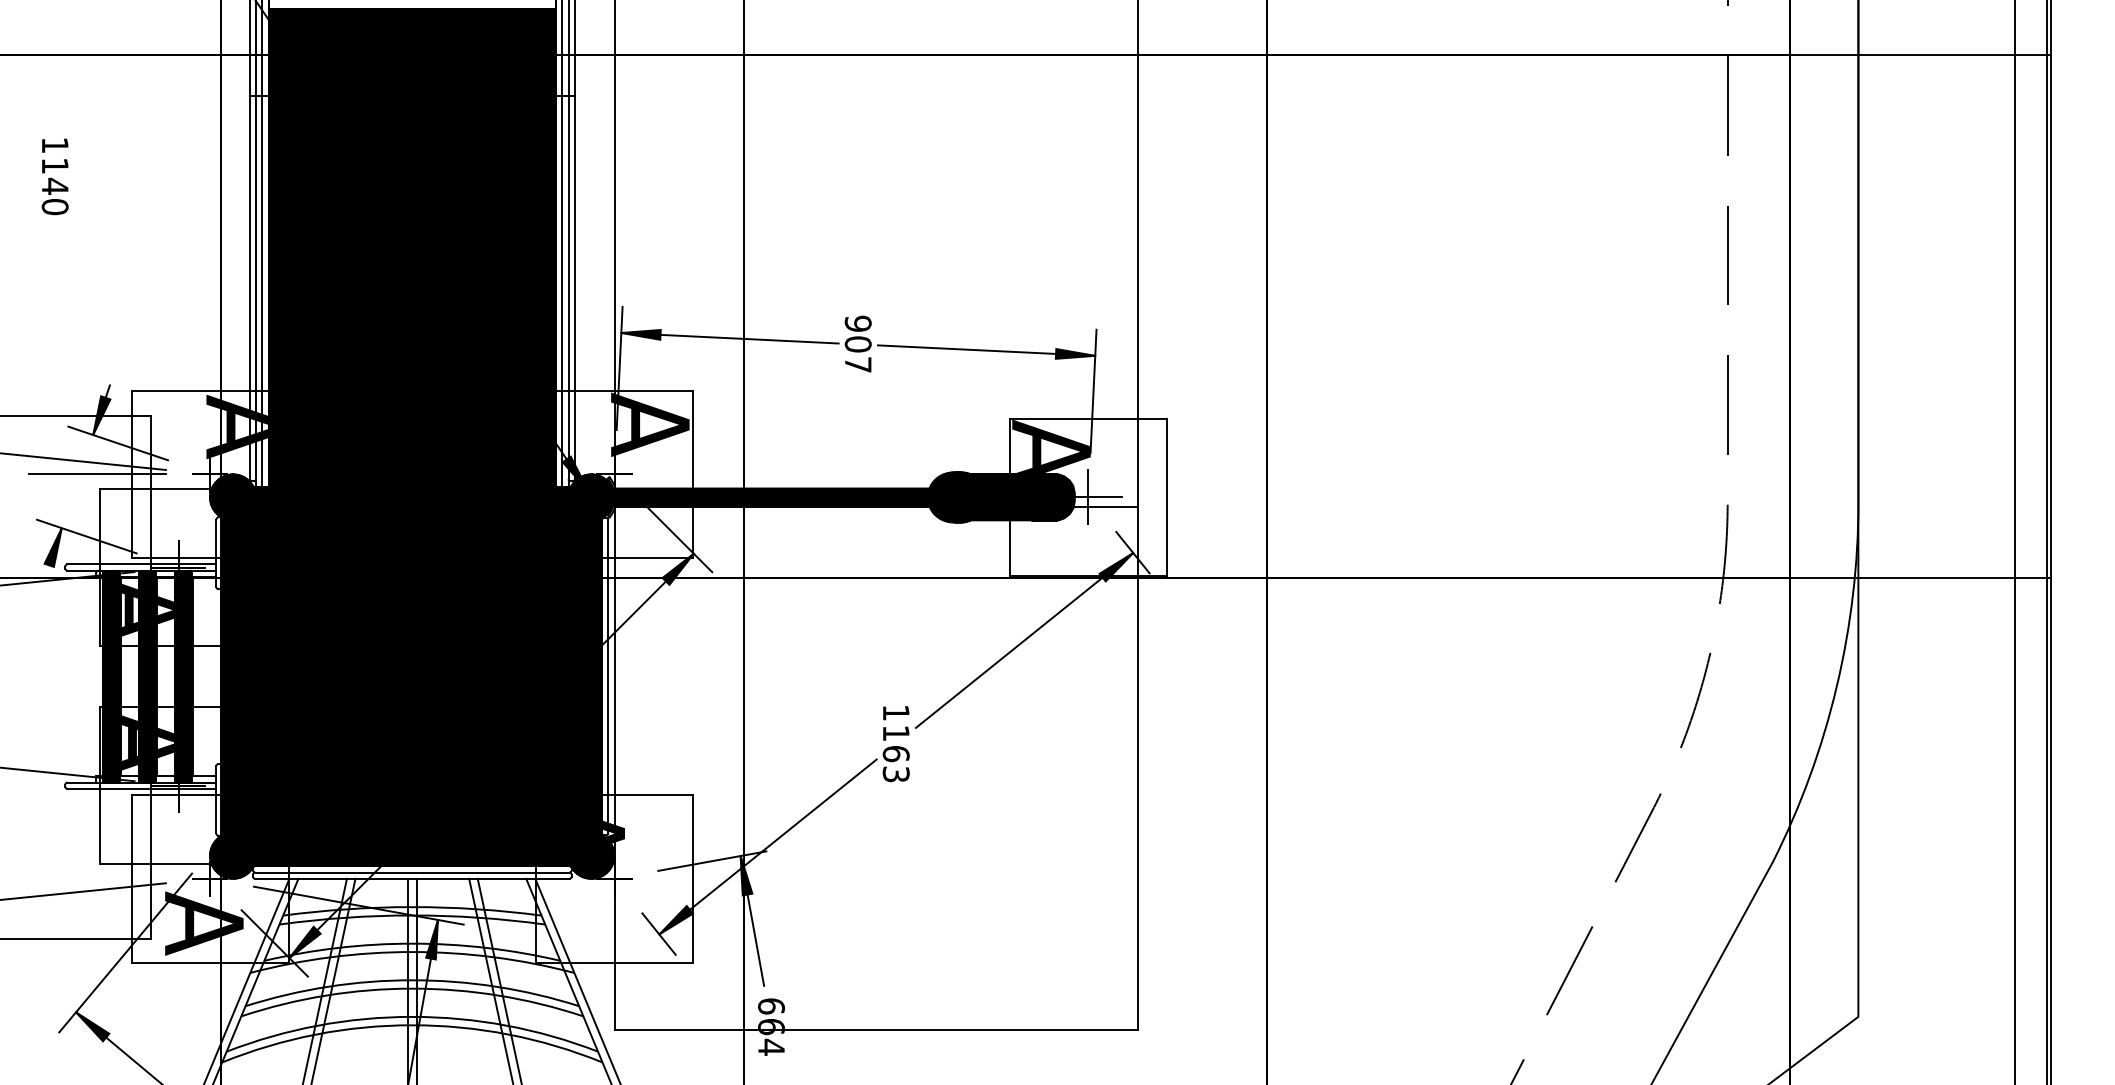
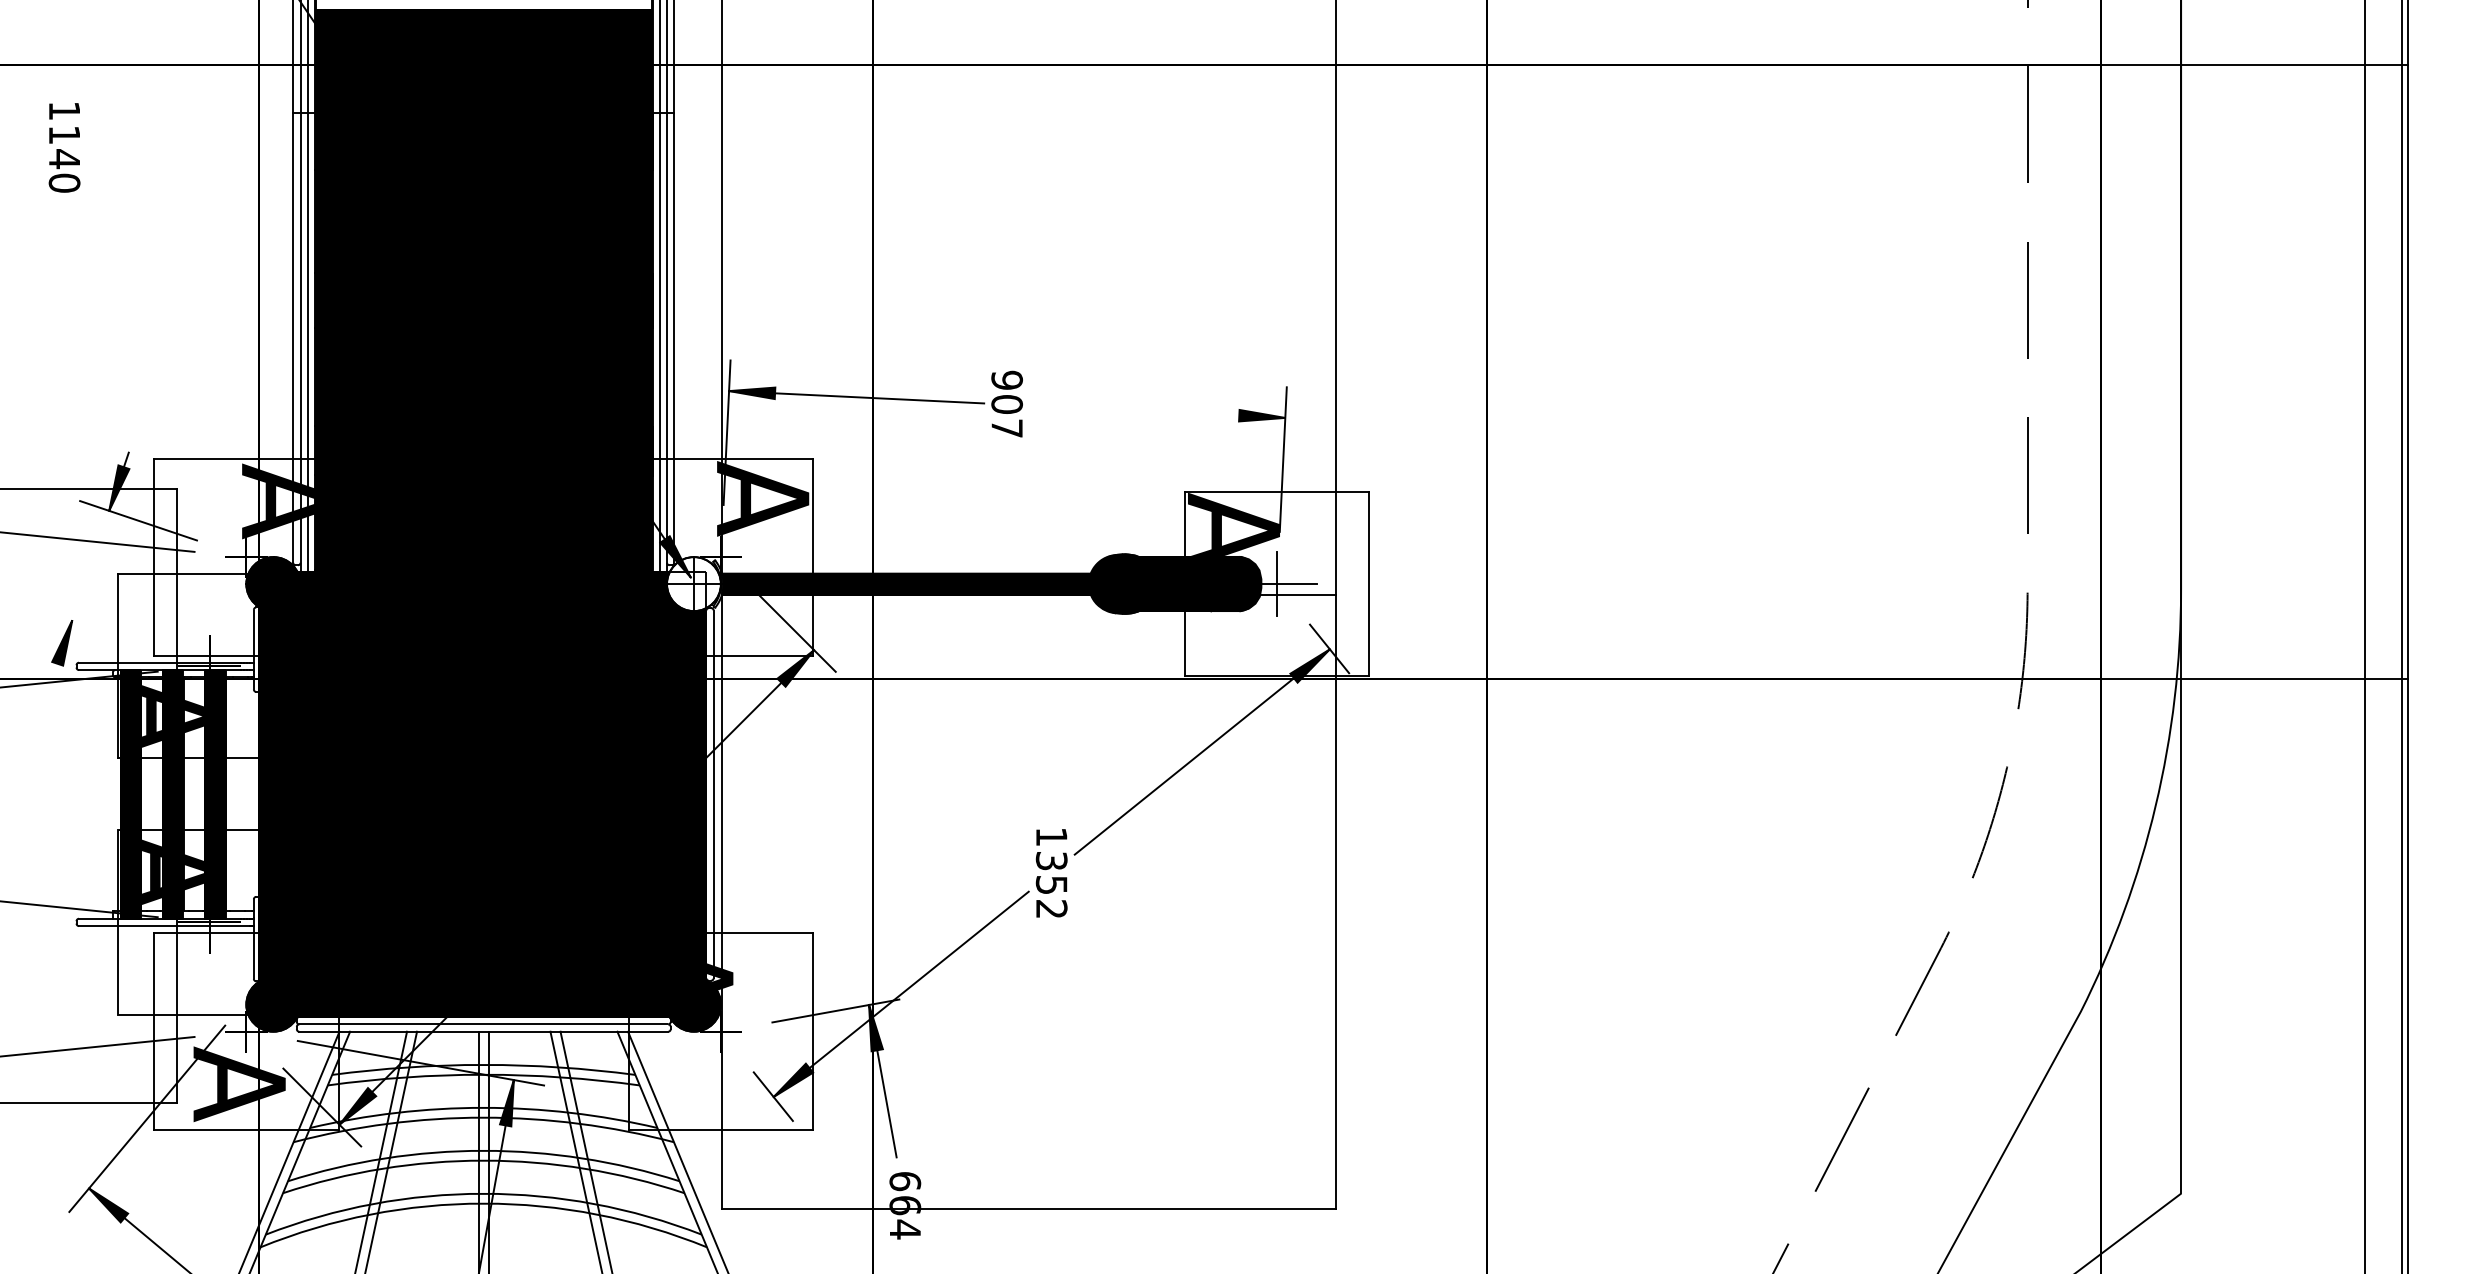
text: (55, 176) -> (64, 147), moved
line: (986, 350) -> (1157, 411), removed
line: (96, 474) -> (113, 557), removed
fill: (591, 497) -> (693, 584), removed
line: (86, 536) -> (101, 629), removed
text: (896, 754) -> (1051, 885), 1163 -> 1352

